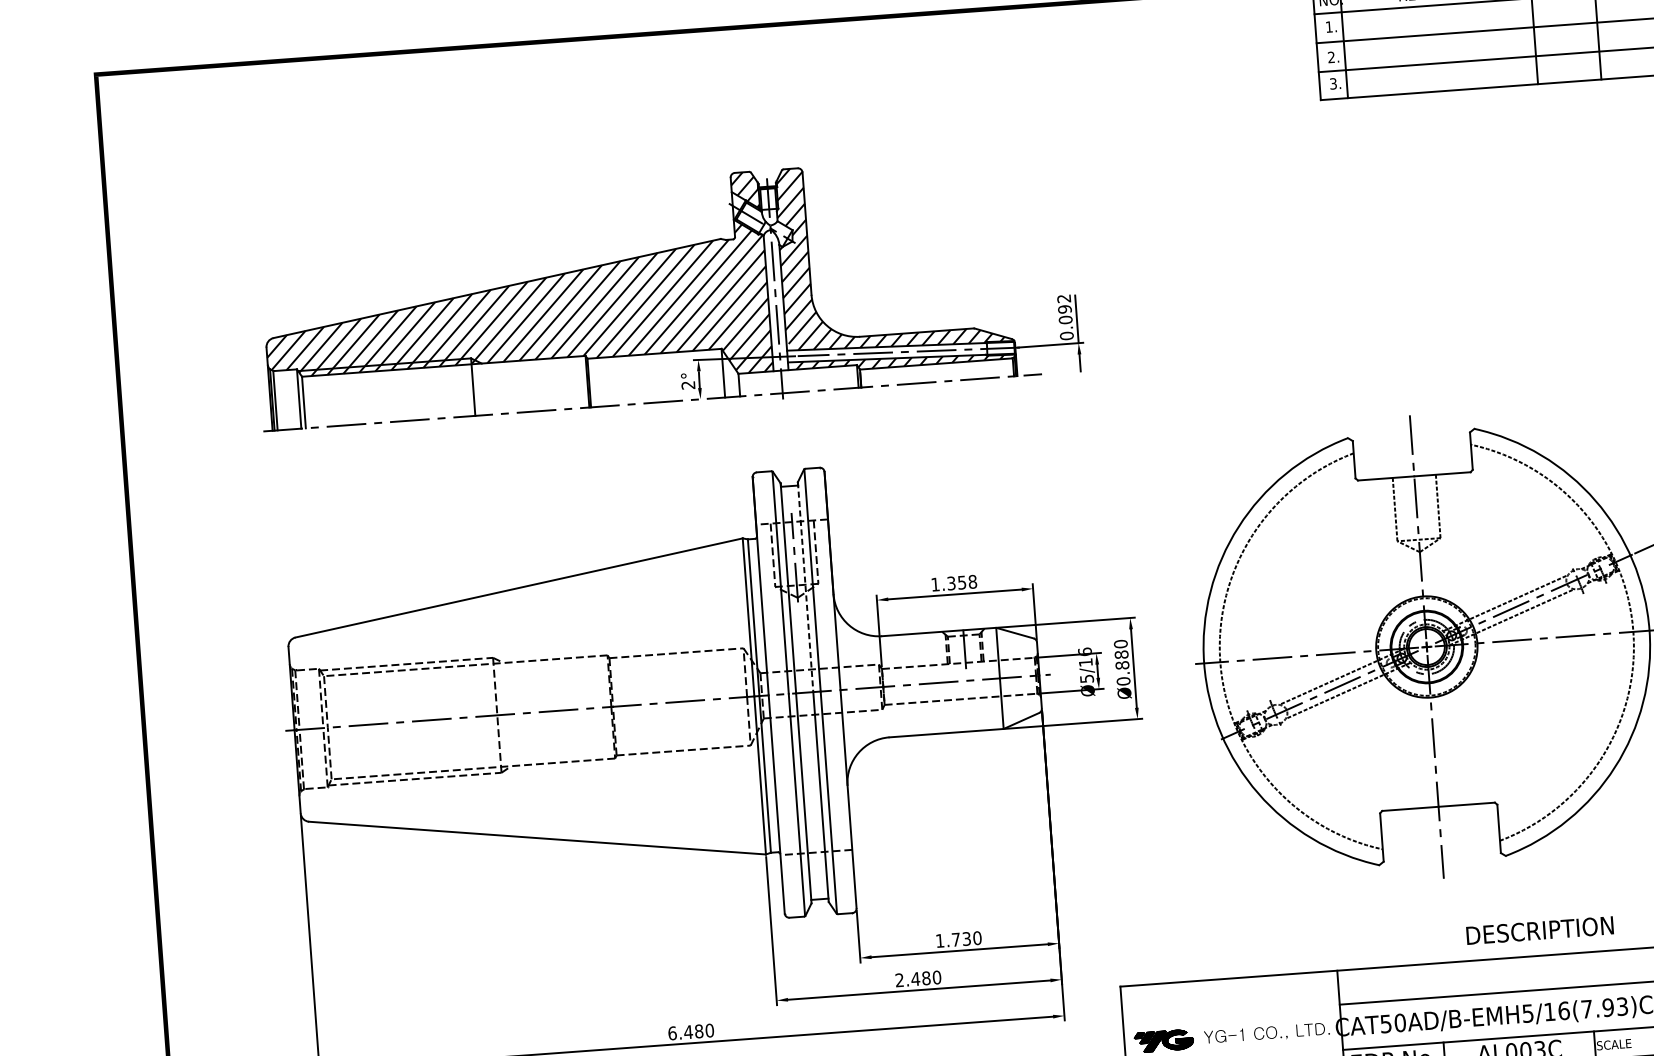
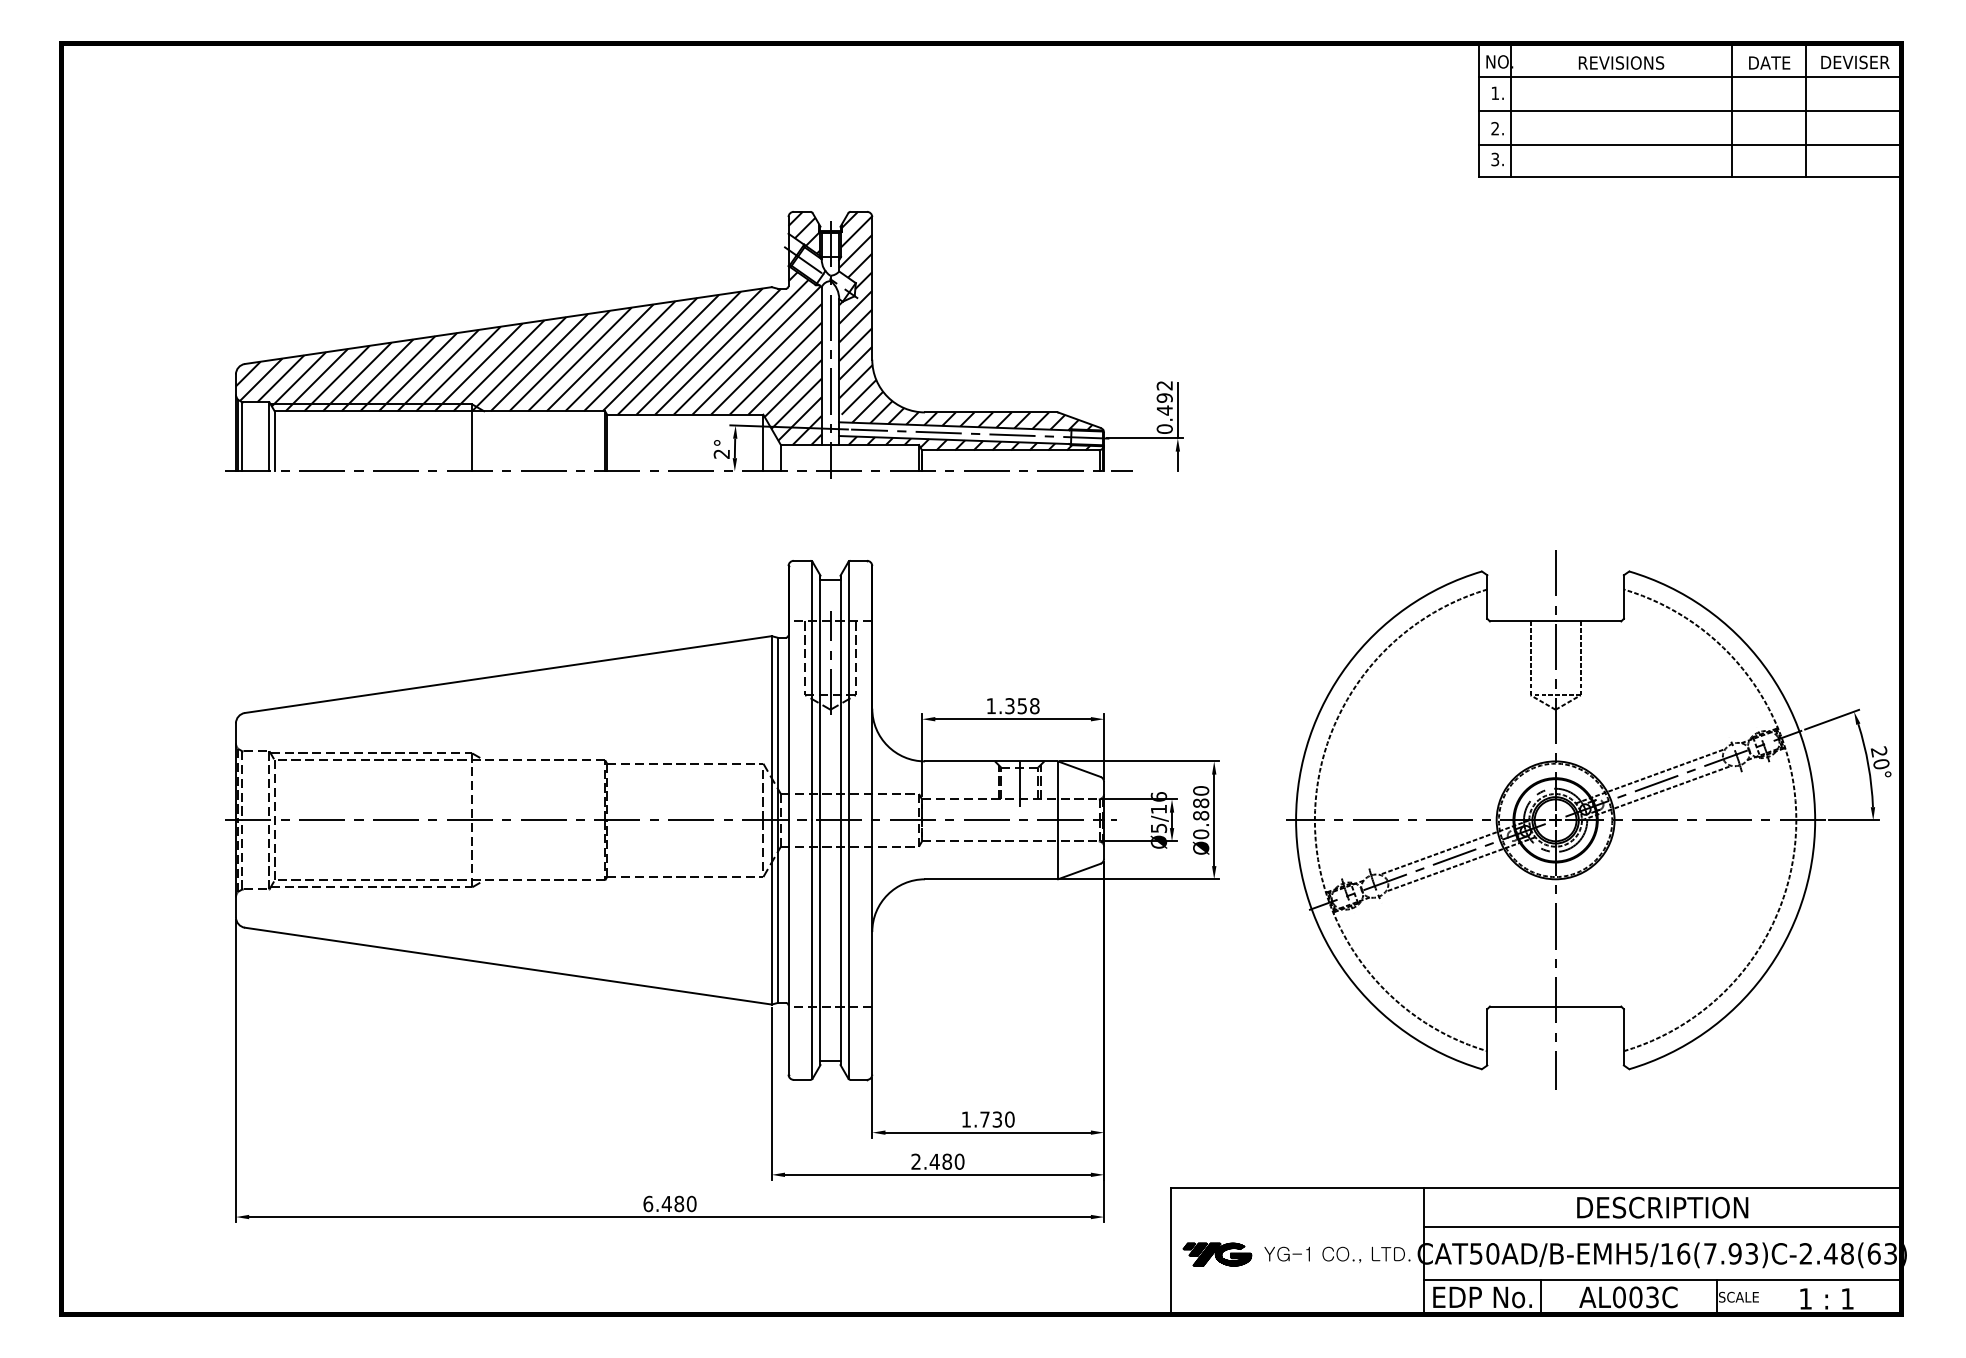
text: (1065, 320) -> (1164, 410), 0.092 -> 0.492
line: (805, 587) -> (840, 698), dashed -> solid
text: (1539, 930) -> (1662, 1207), moved

